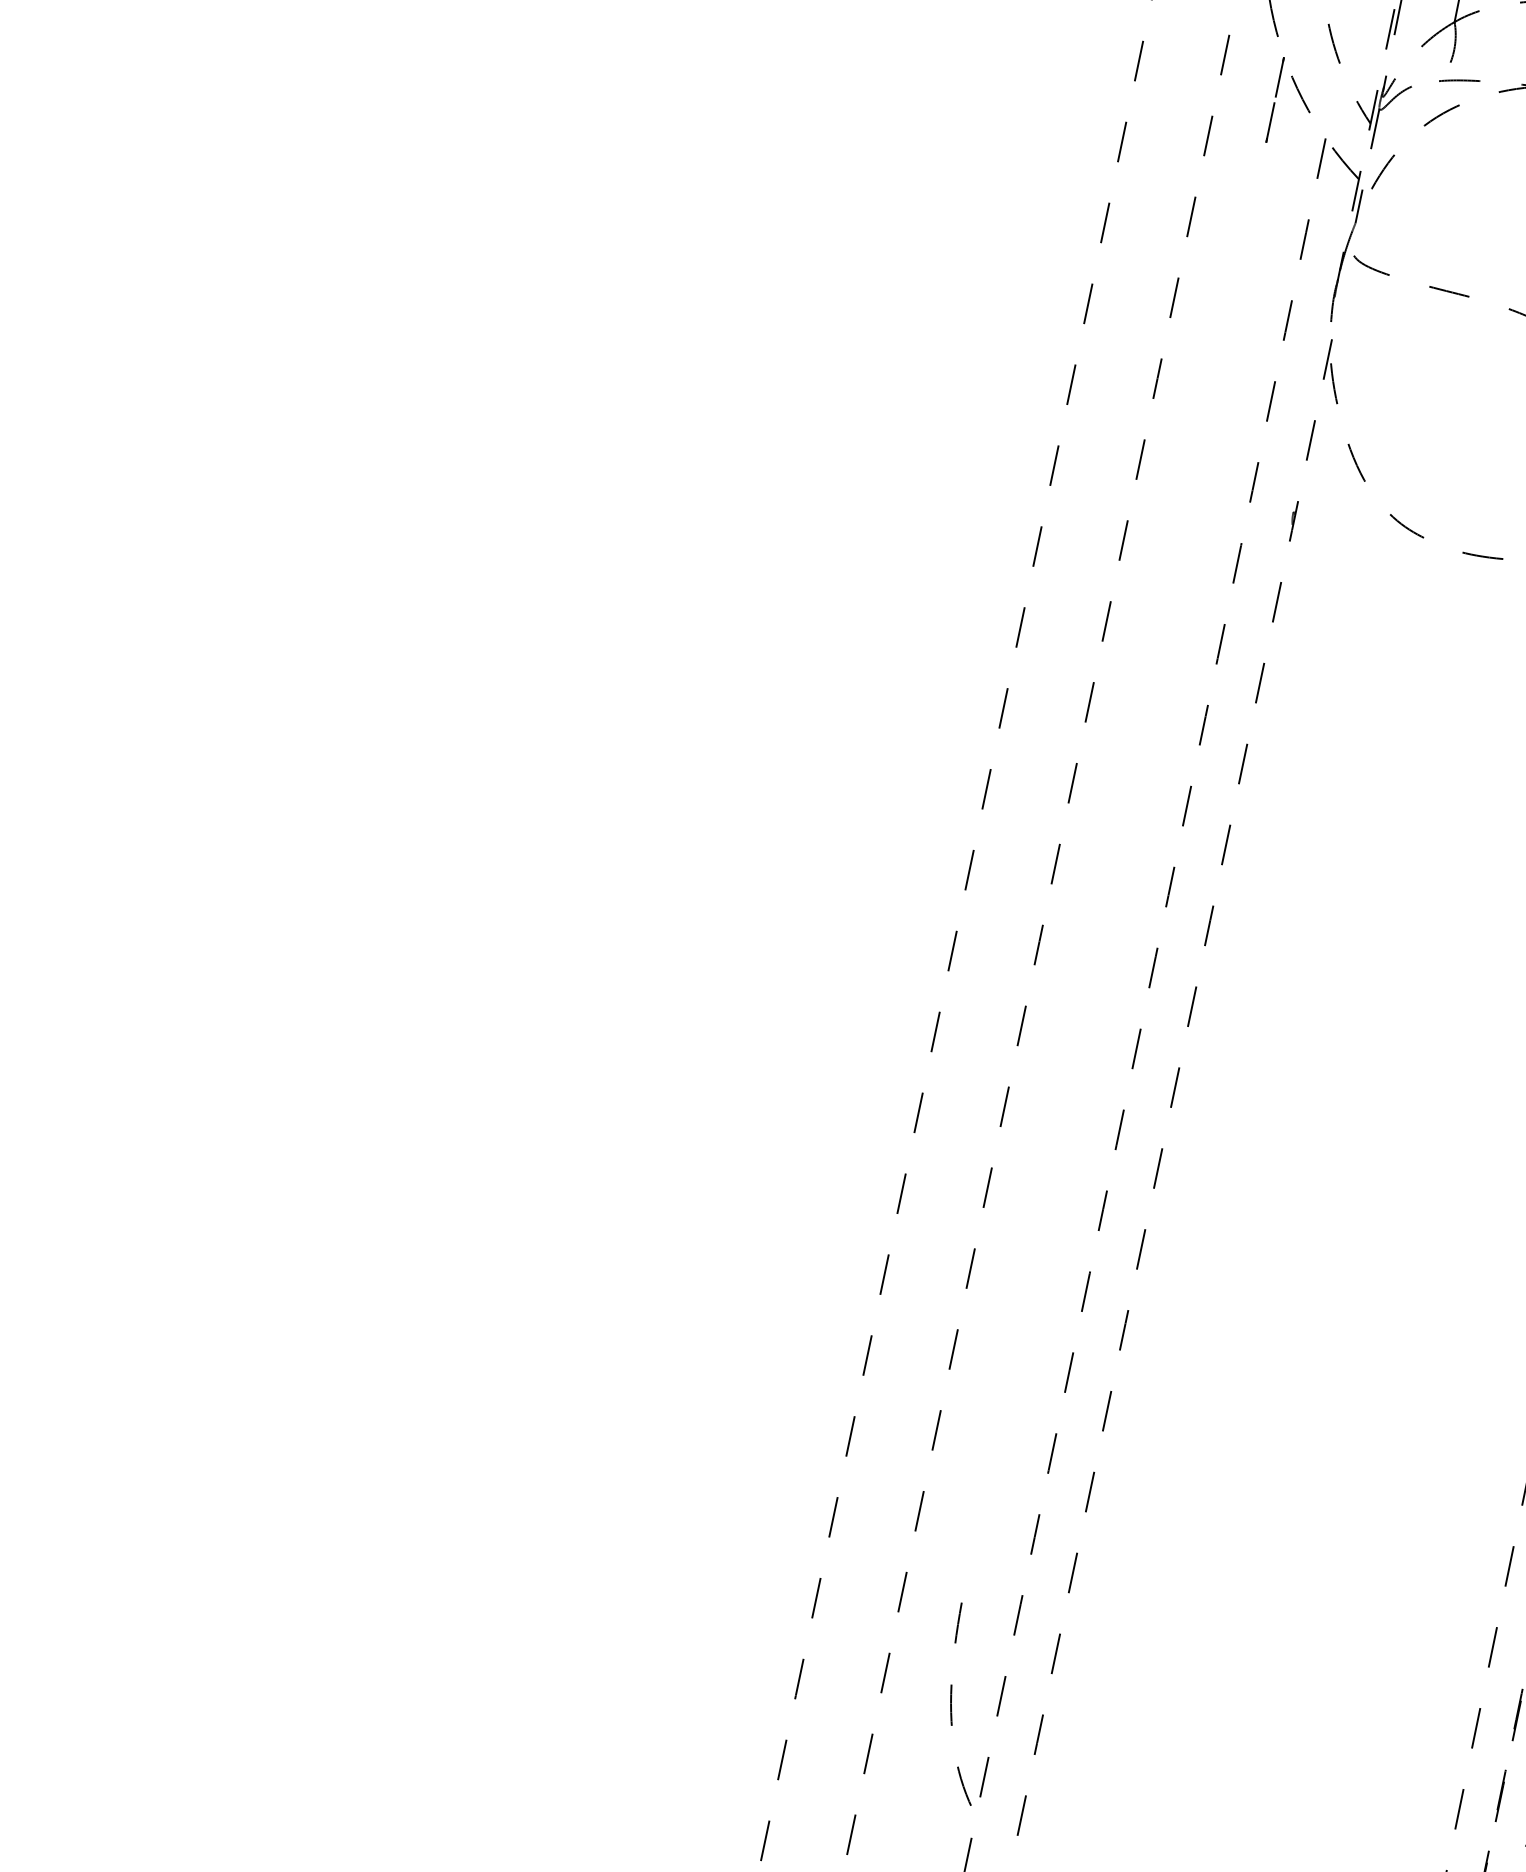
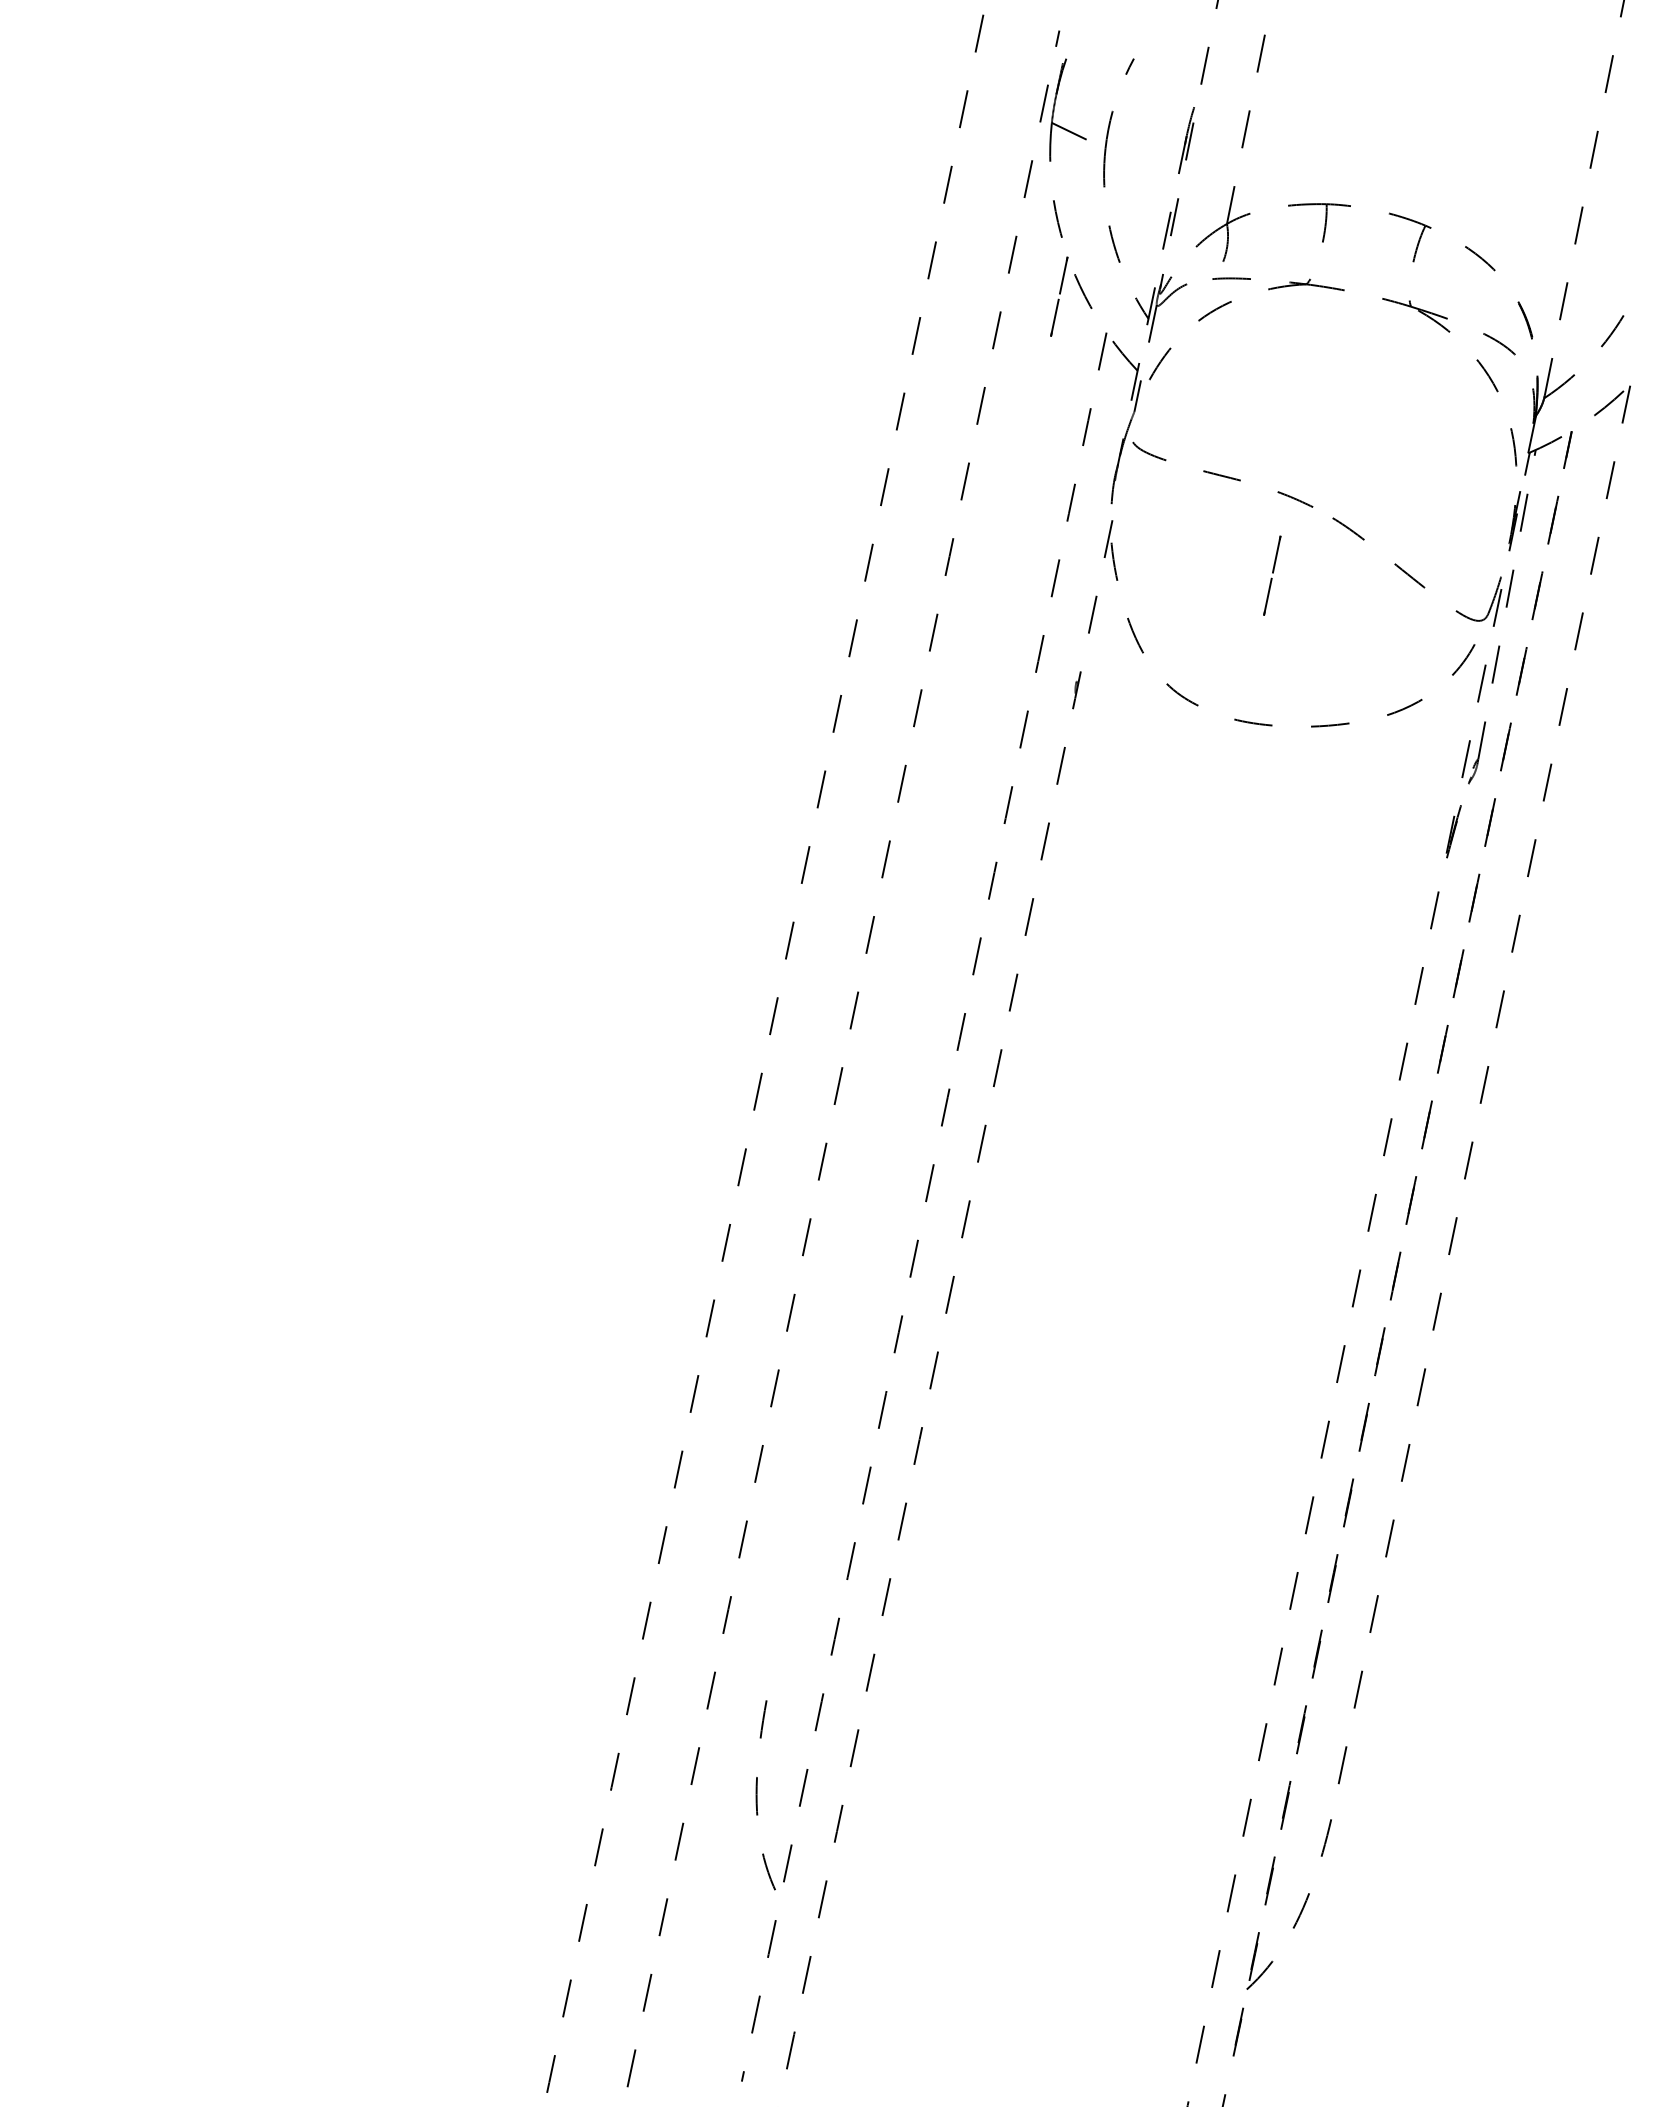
line: (1503, 396) -> (1272, 573), added

